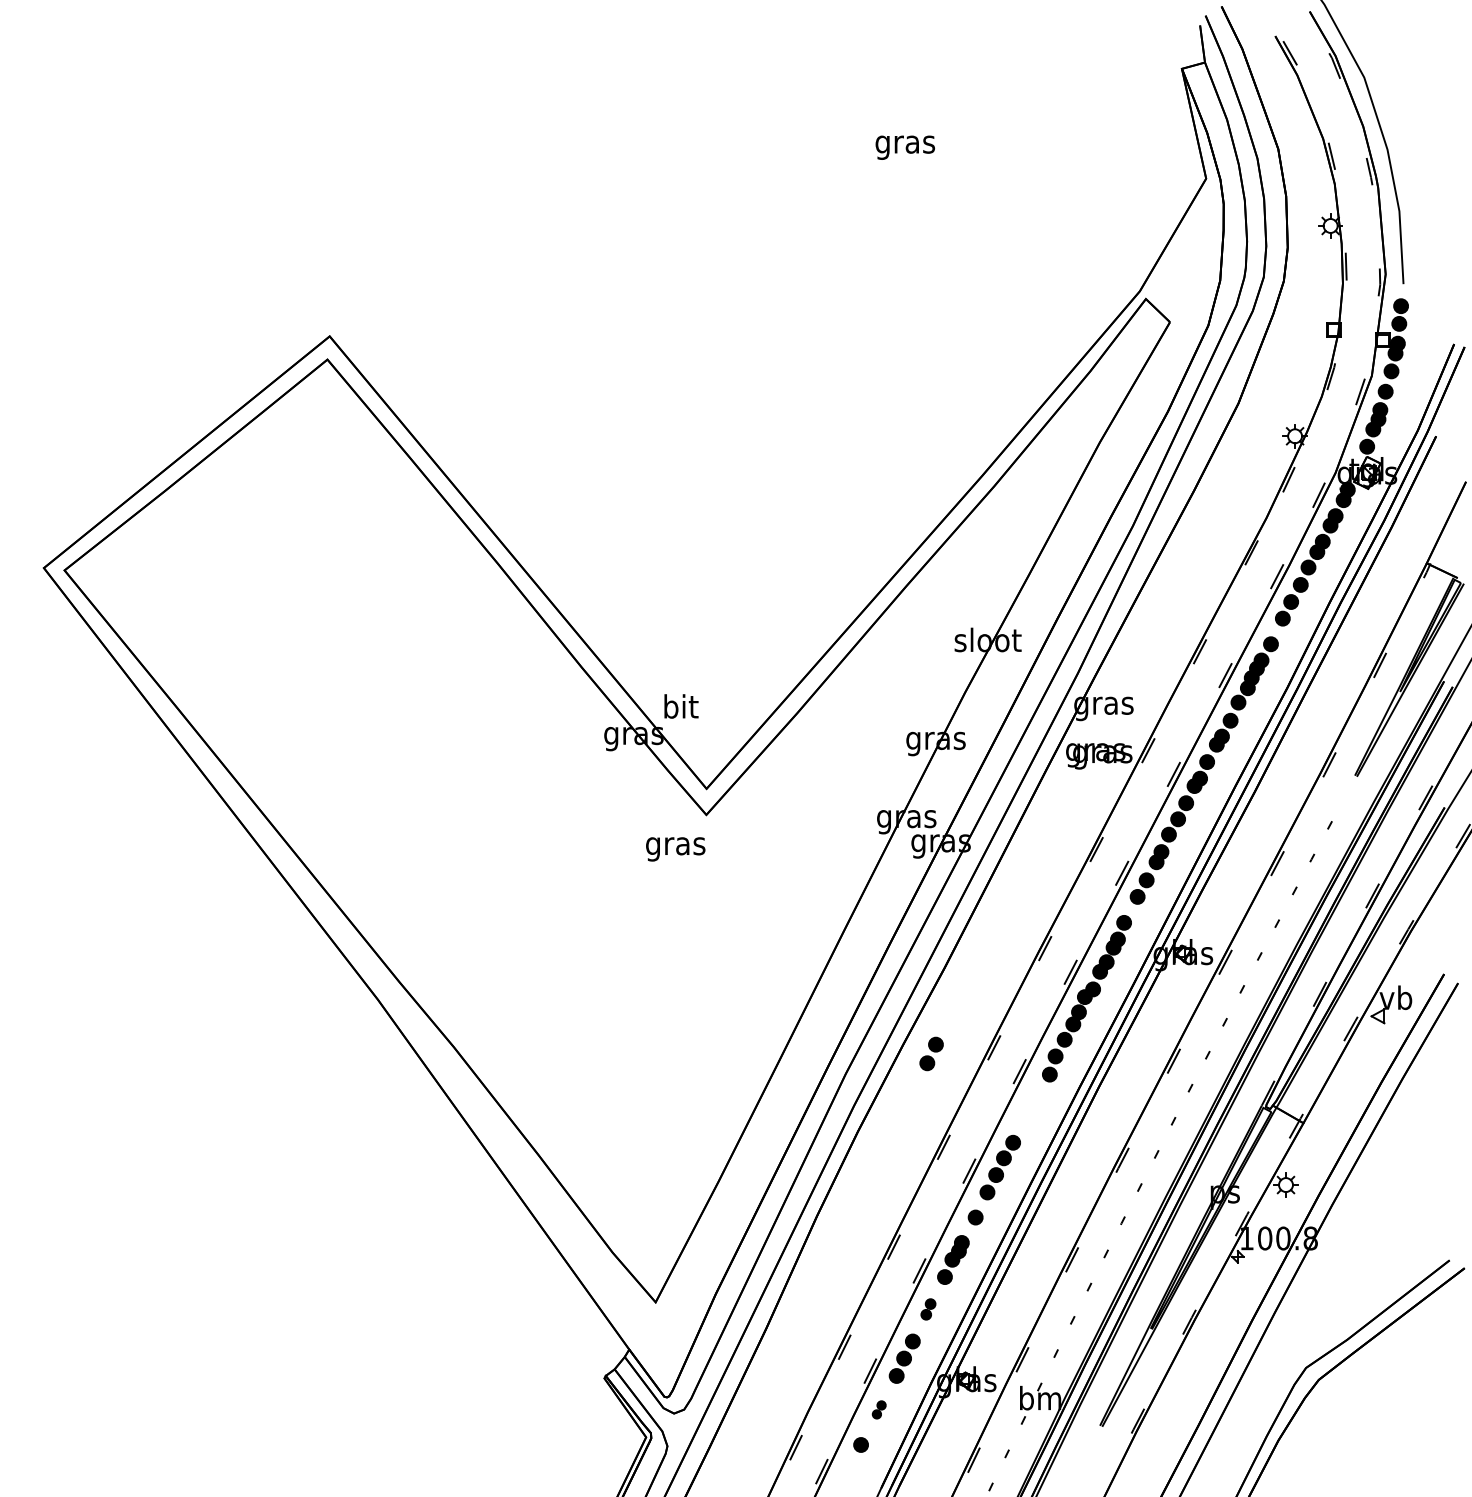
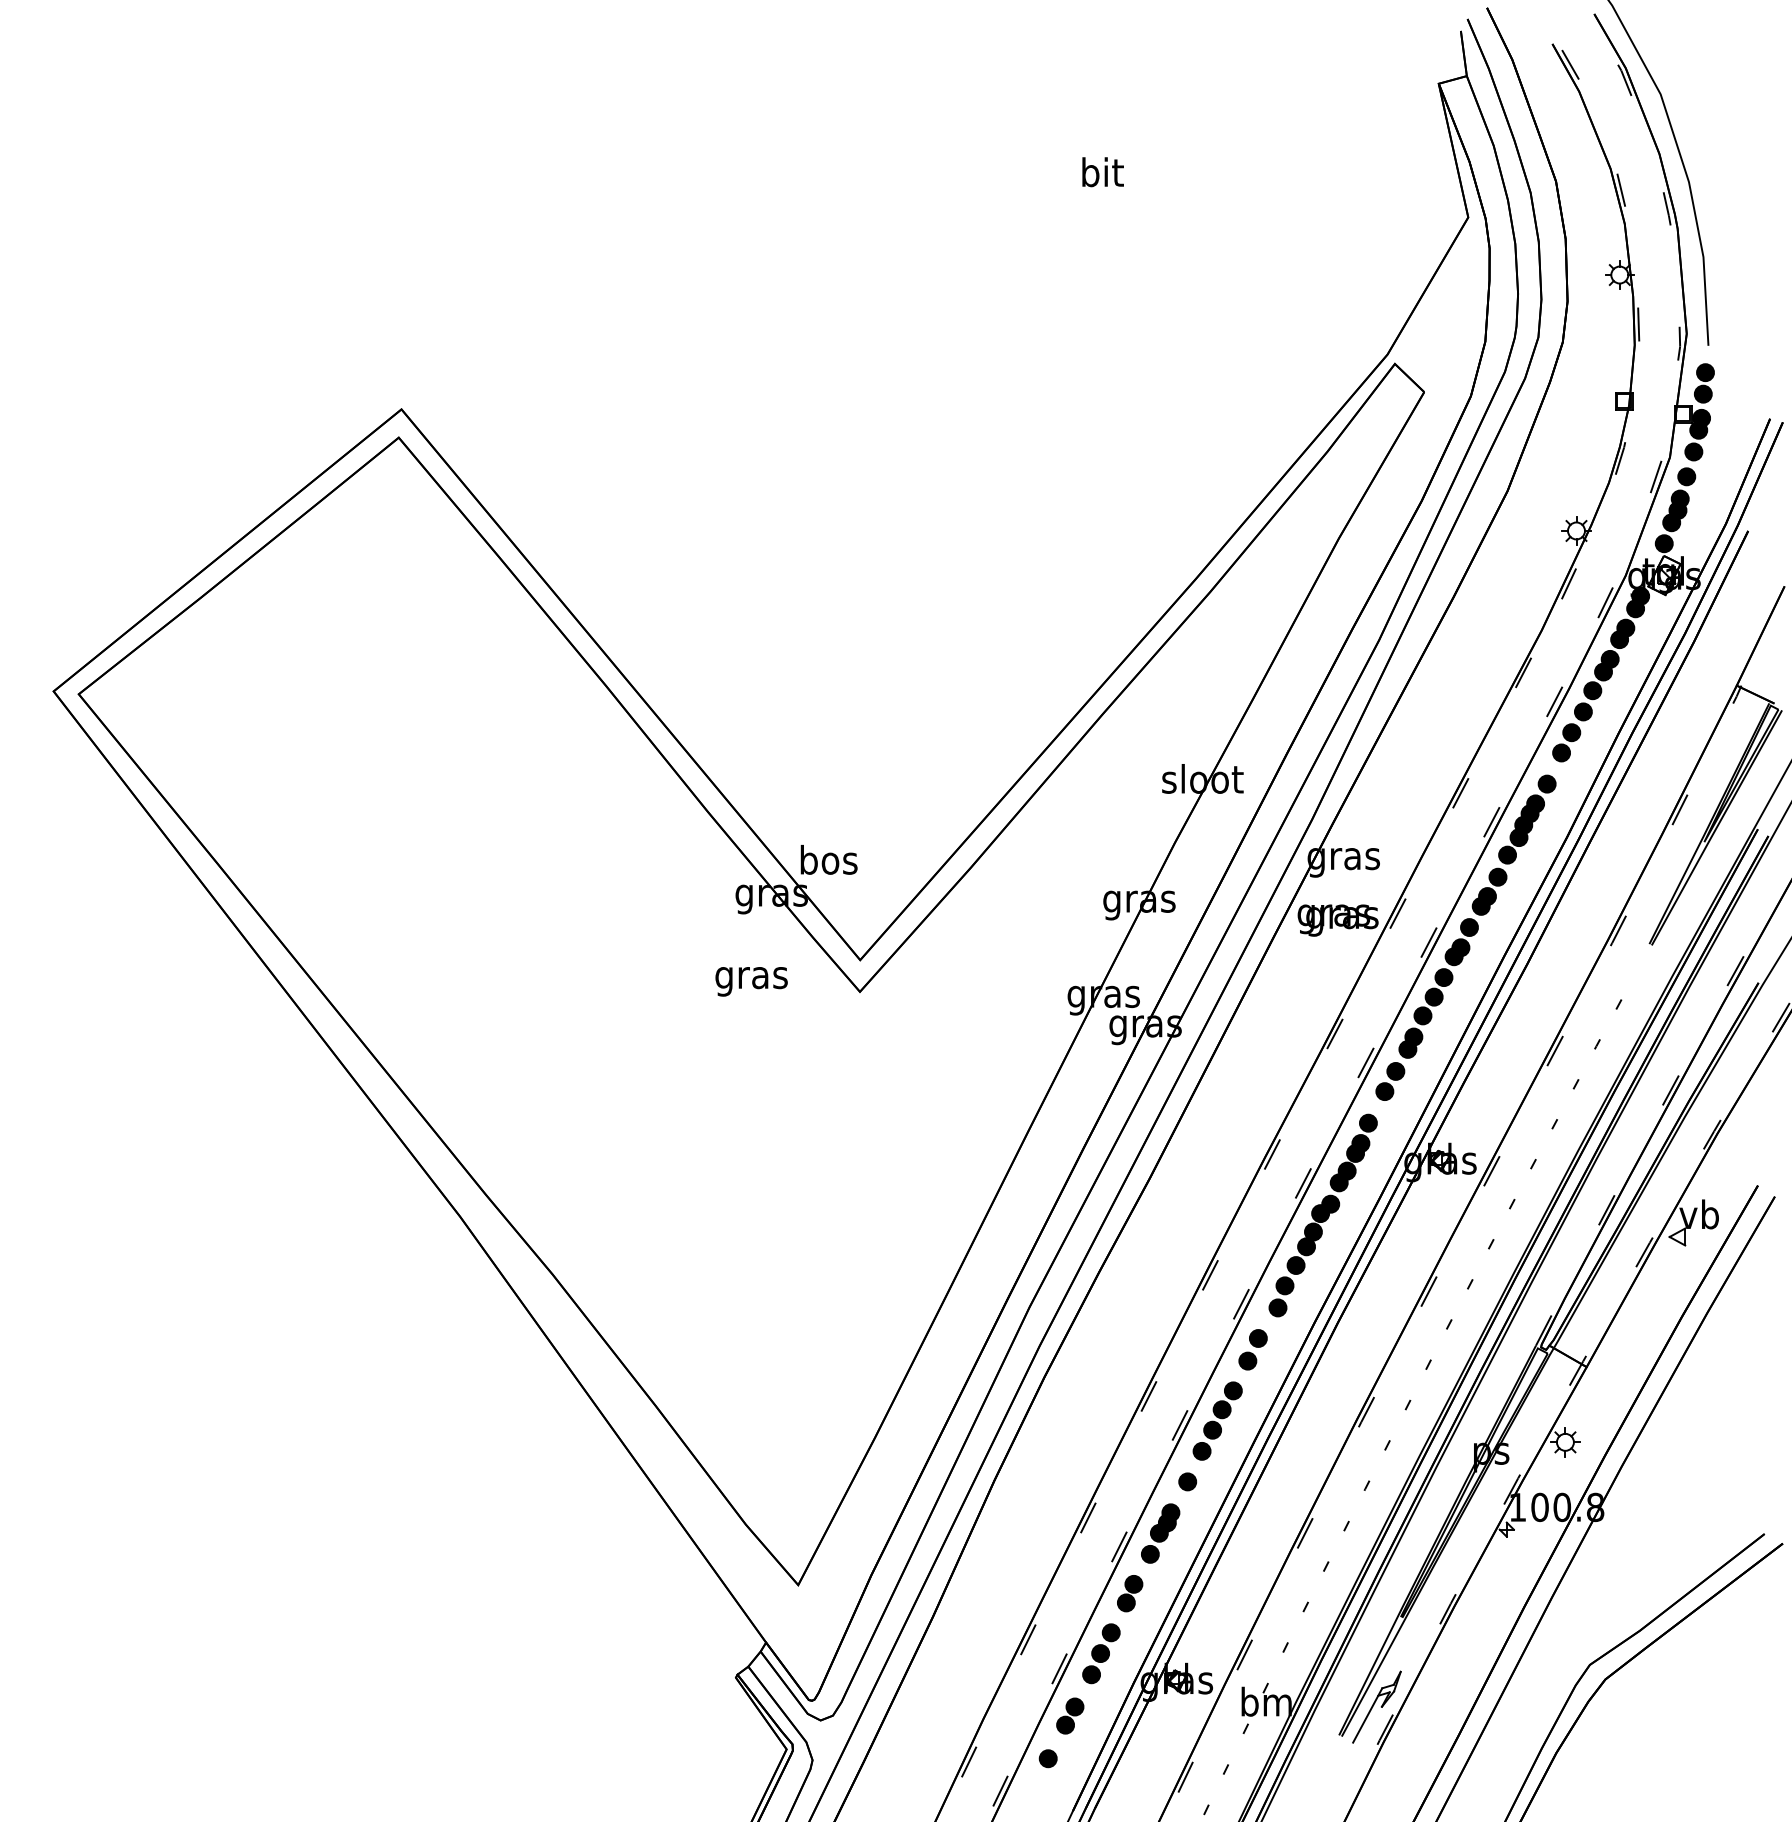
text: (905, 144) -> (1102, 175), gras -> bit
text: (680, 706) -> (828, 859), bit -> bos
text: (675, 849) -> (751, 981), moved
part: (931, 1053) -> (1252, 1349), moved
part: (928, 1309) -> (1130, 1593), size x1.43
part: (1130, 1402) -> (1376, 1706), added
part: (879, 1409) -> (1070, 1715), size x1.67

